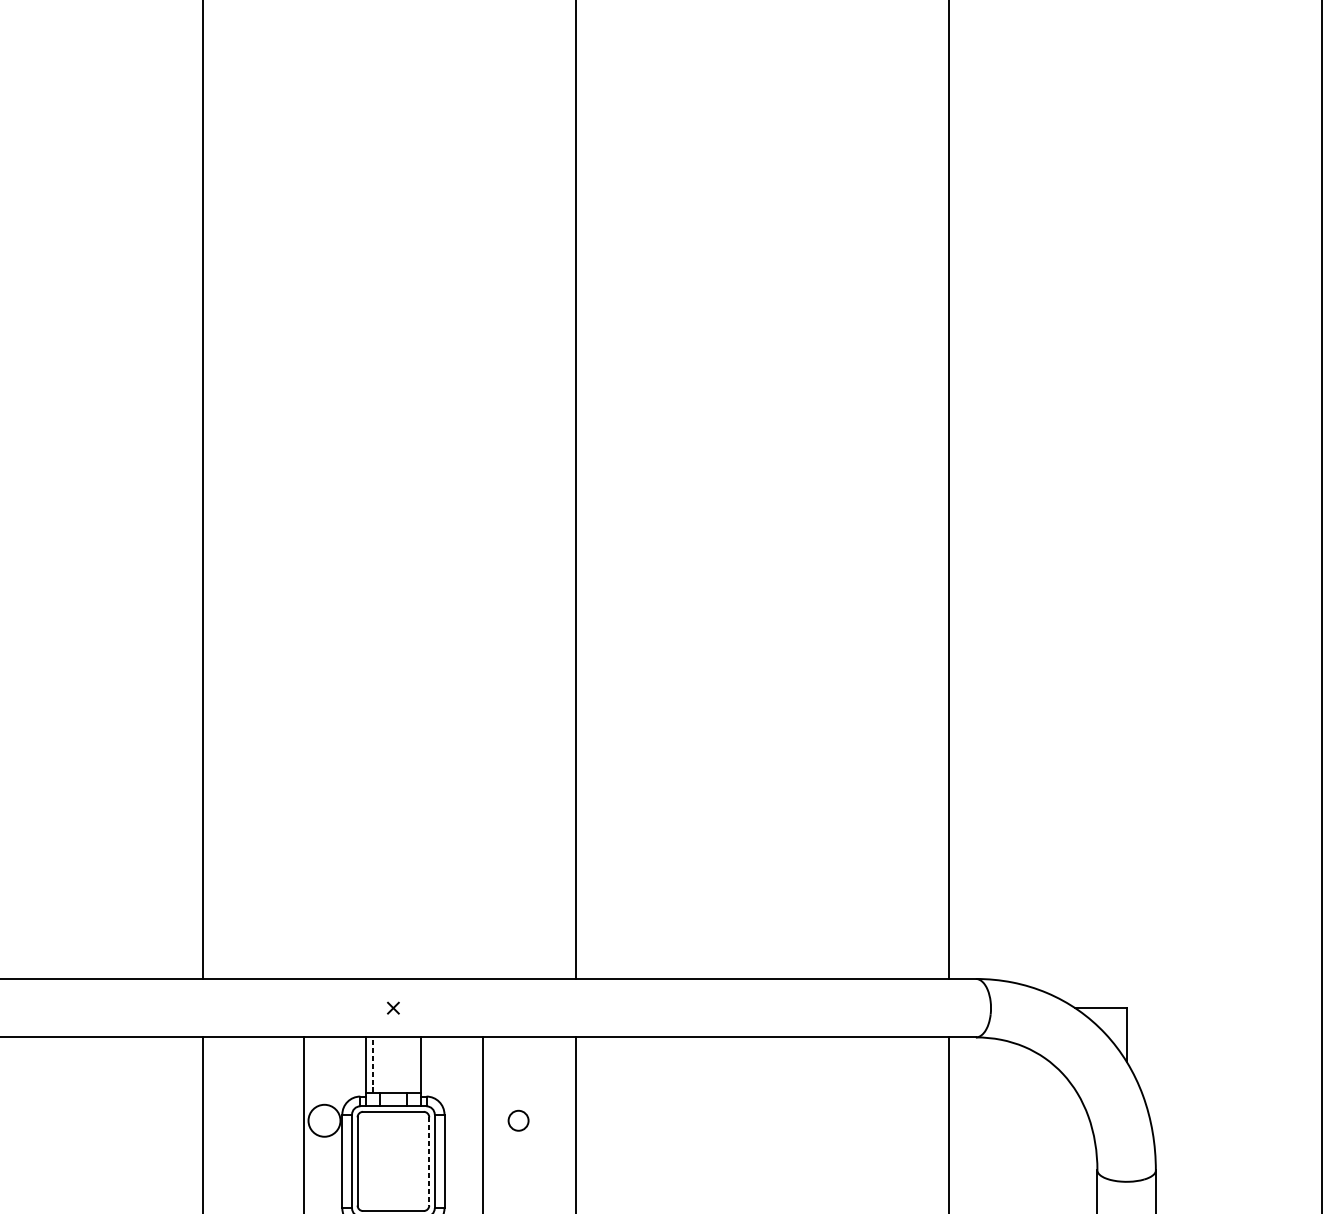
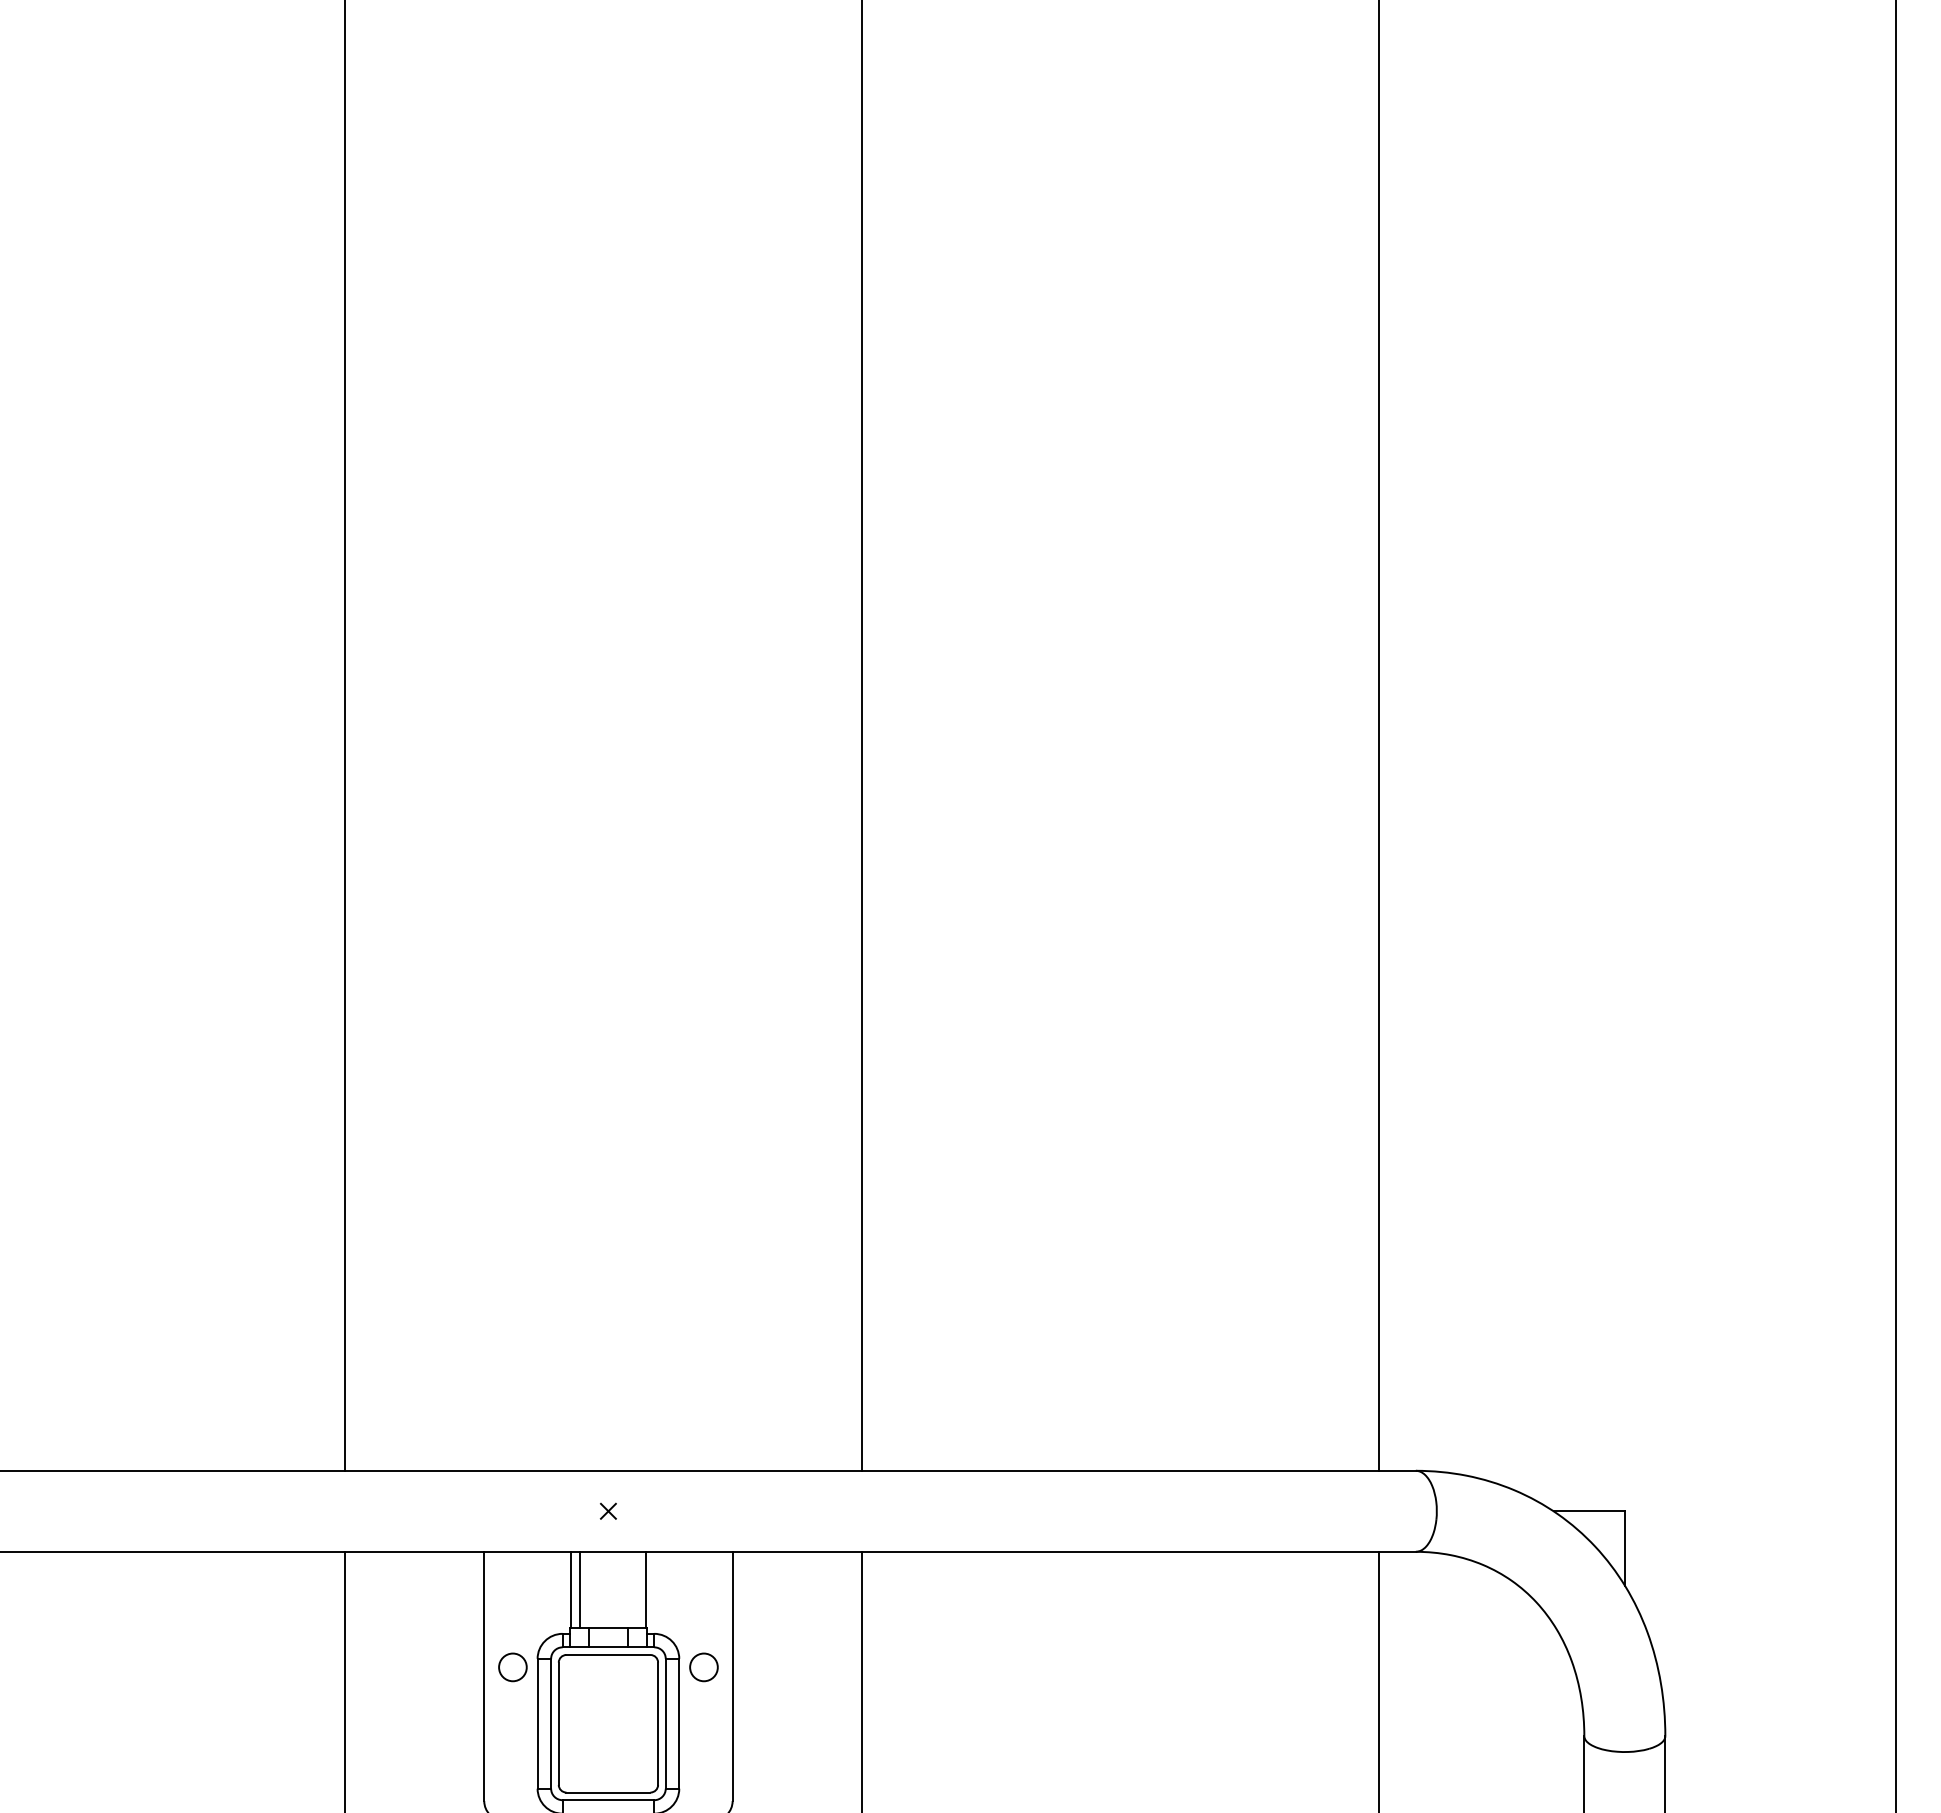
line: (373, 1064) -> (580, 1589), dashed -> solid
circle: (324, 1120) -> (512, 1667), size x0.62
circle: (518, 1120) -> (703, 1667), moved
line: (429, 1161) -> (658, 1724), dashed -> solid

